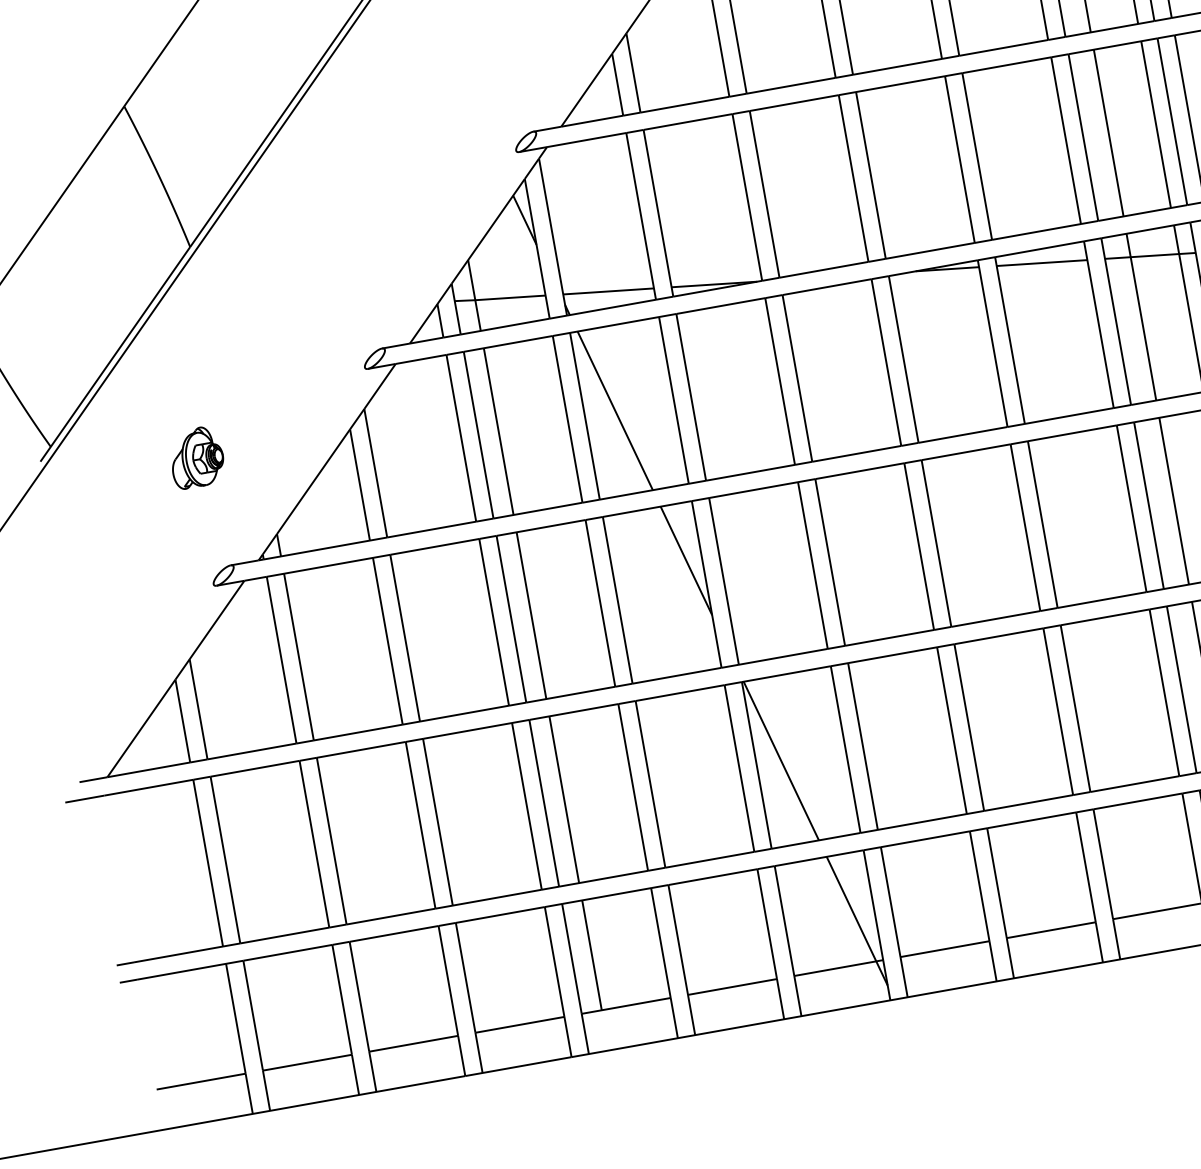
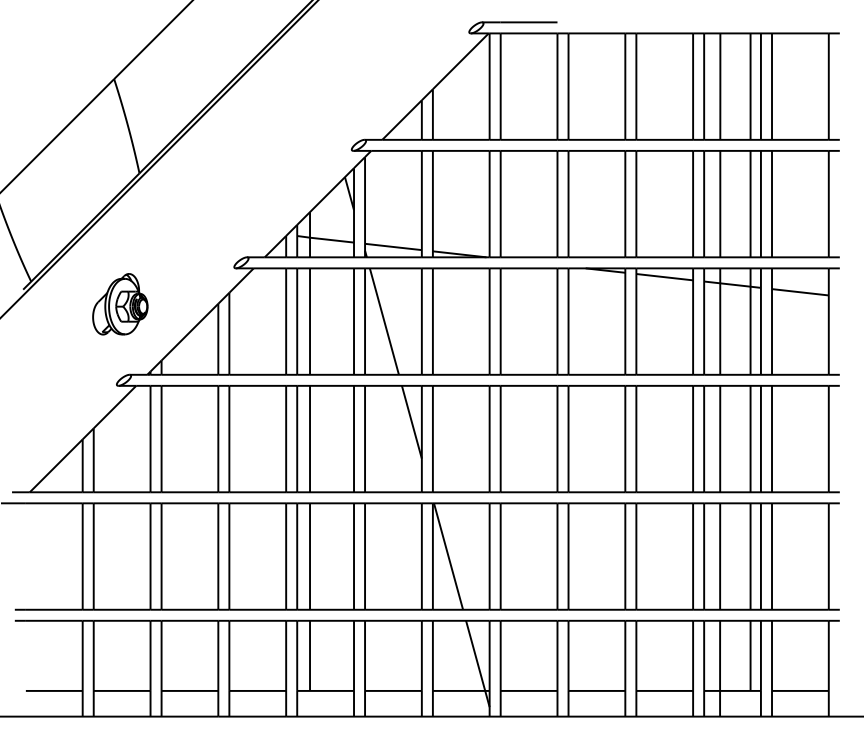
part: (197, 457) -> (120, 304), size x1.67

